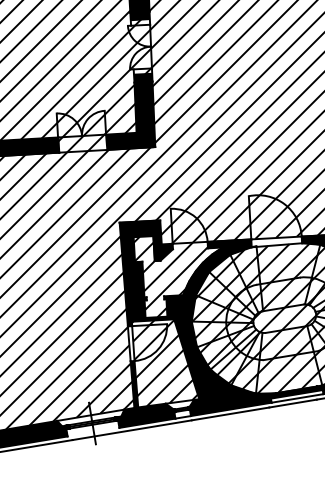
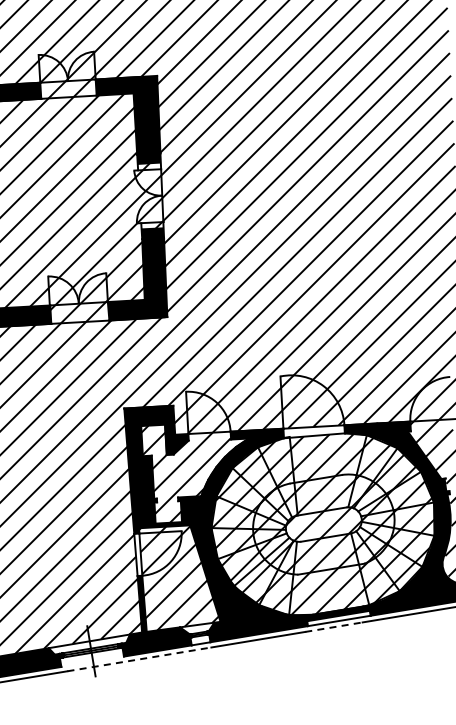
line: (293, 403) -> (334, 627), solid -> dashed
line: (132, 430) -> (139, 659), solid -> dashed

